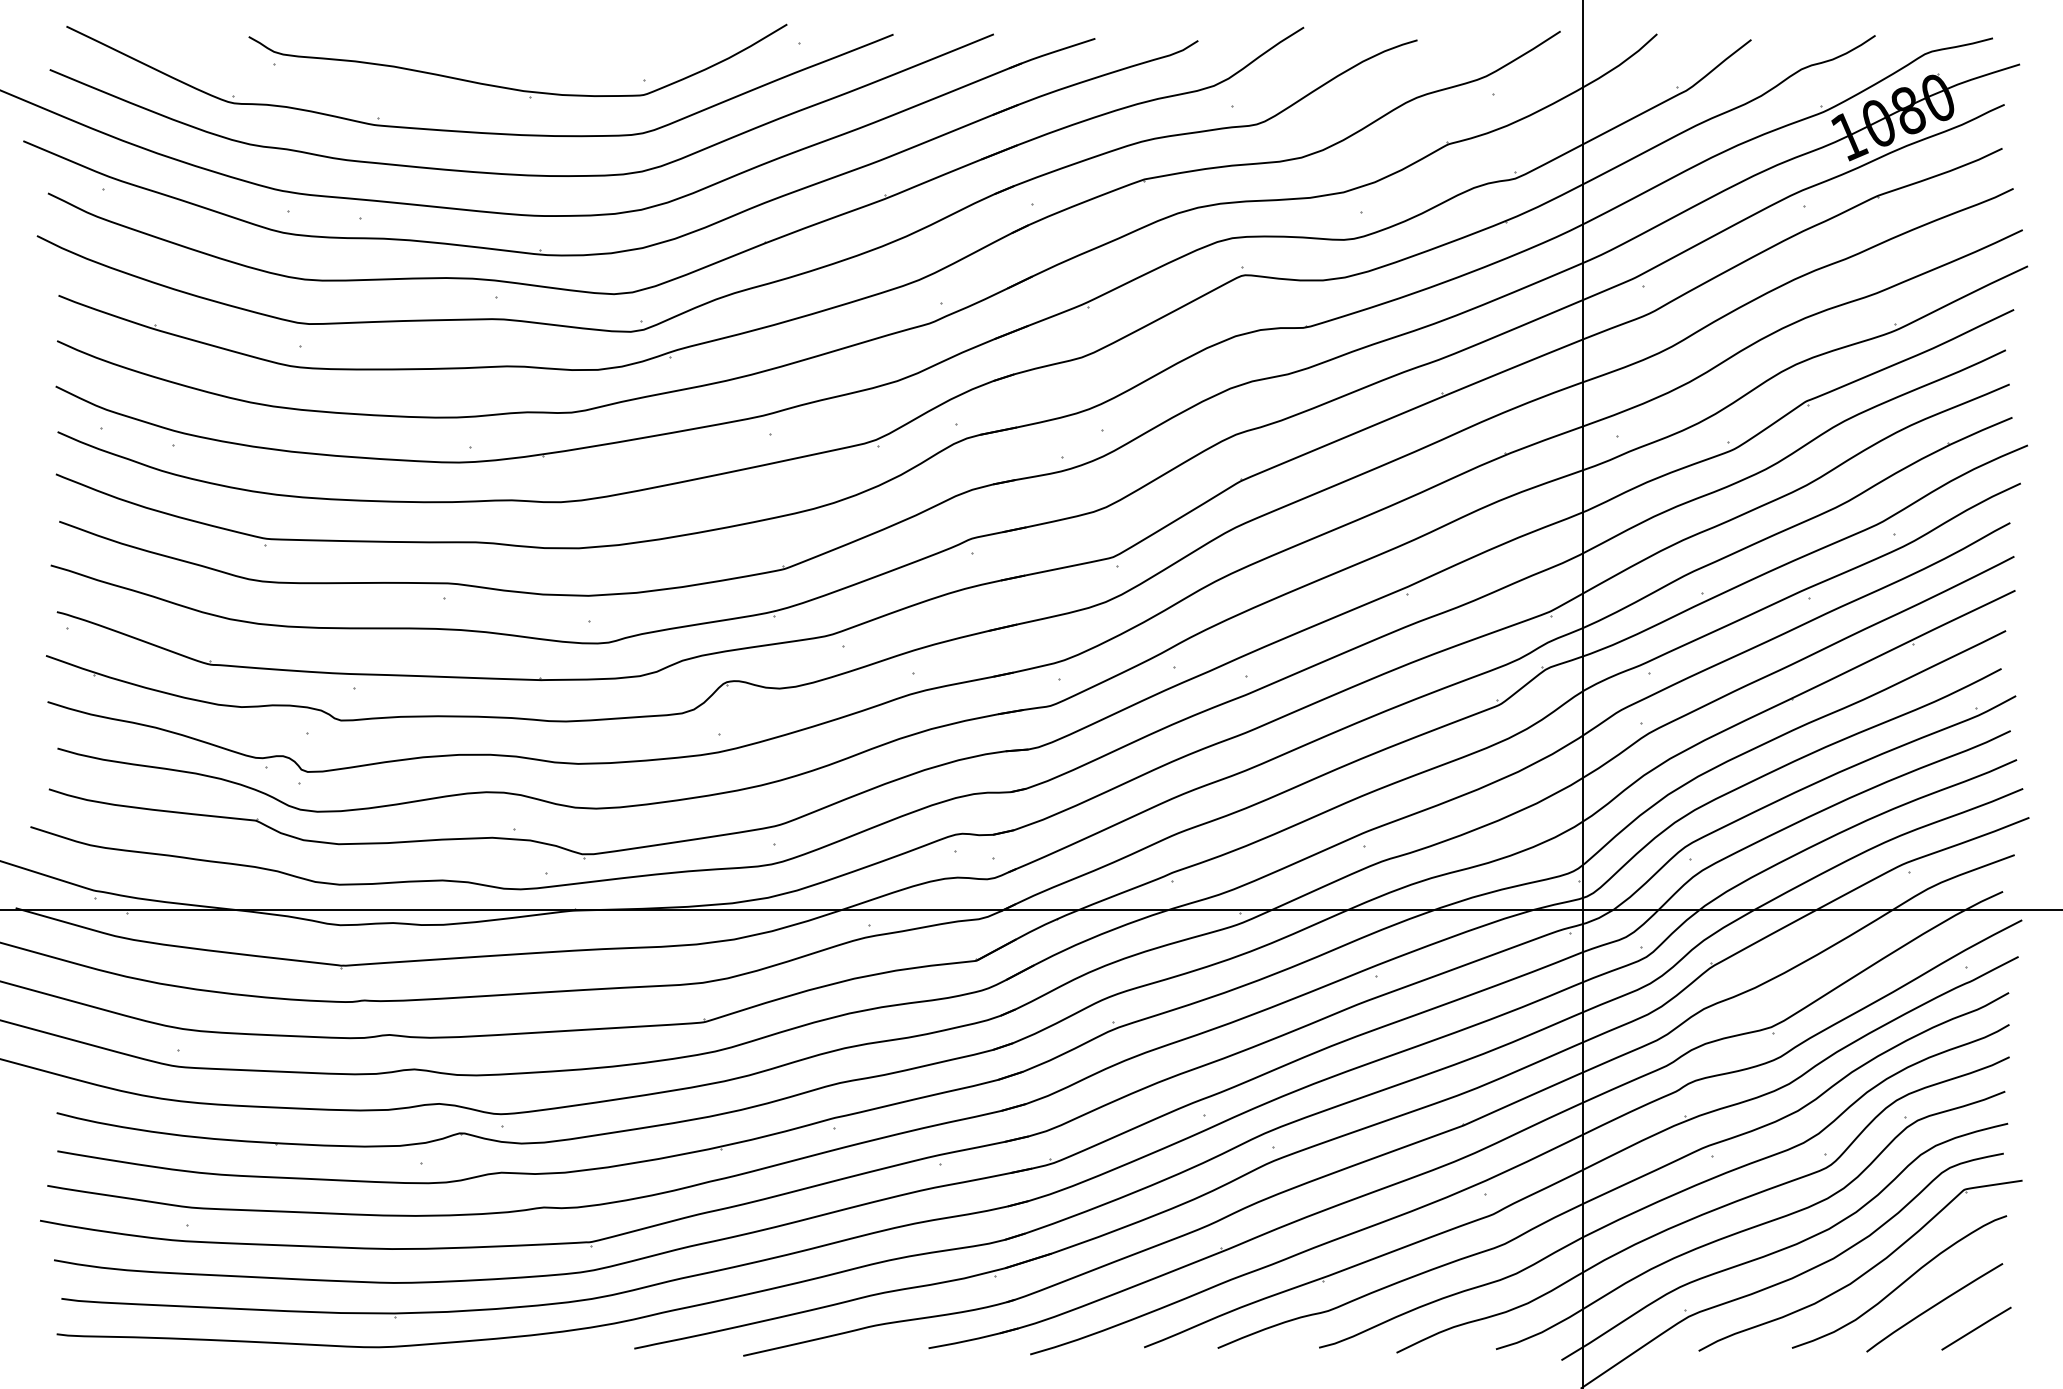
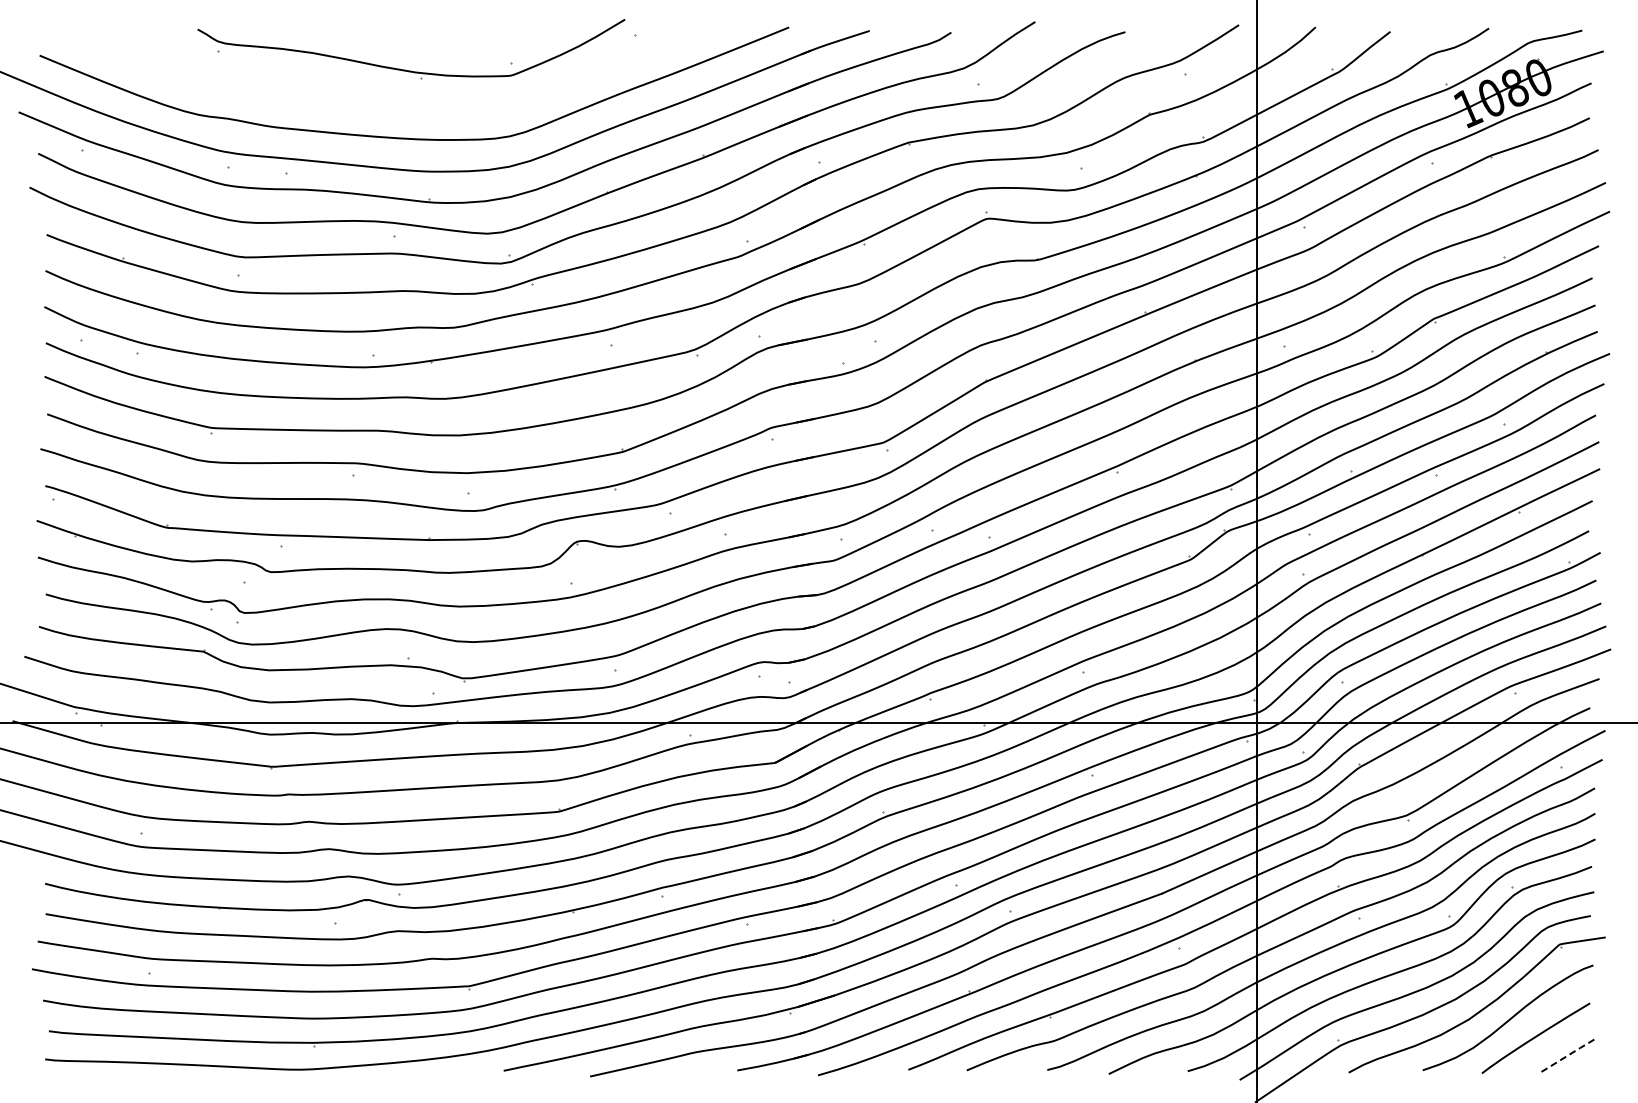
part: (479, 131) -> (380, 104), removed
line: (1978, 1328) -> (1570, 1054), solid -> dashed

